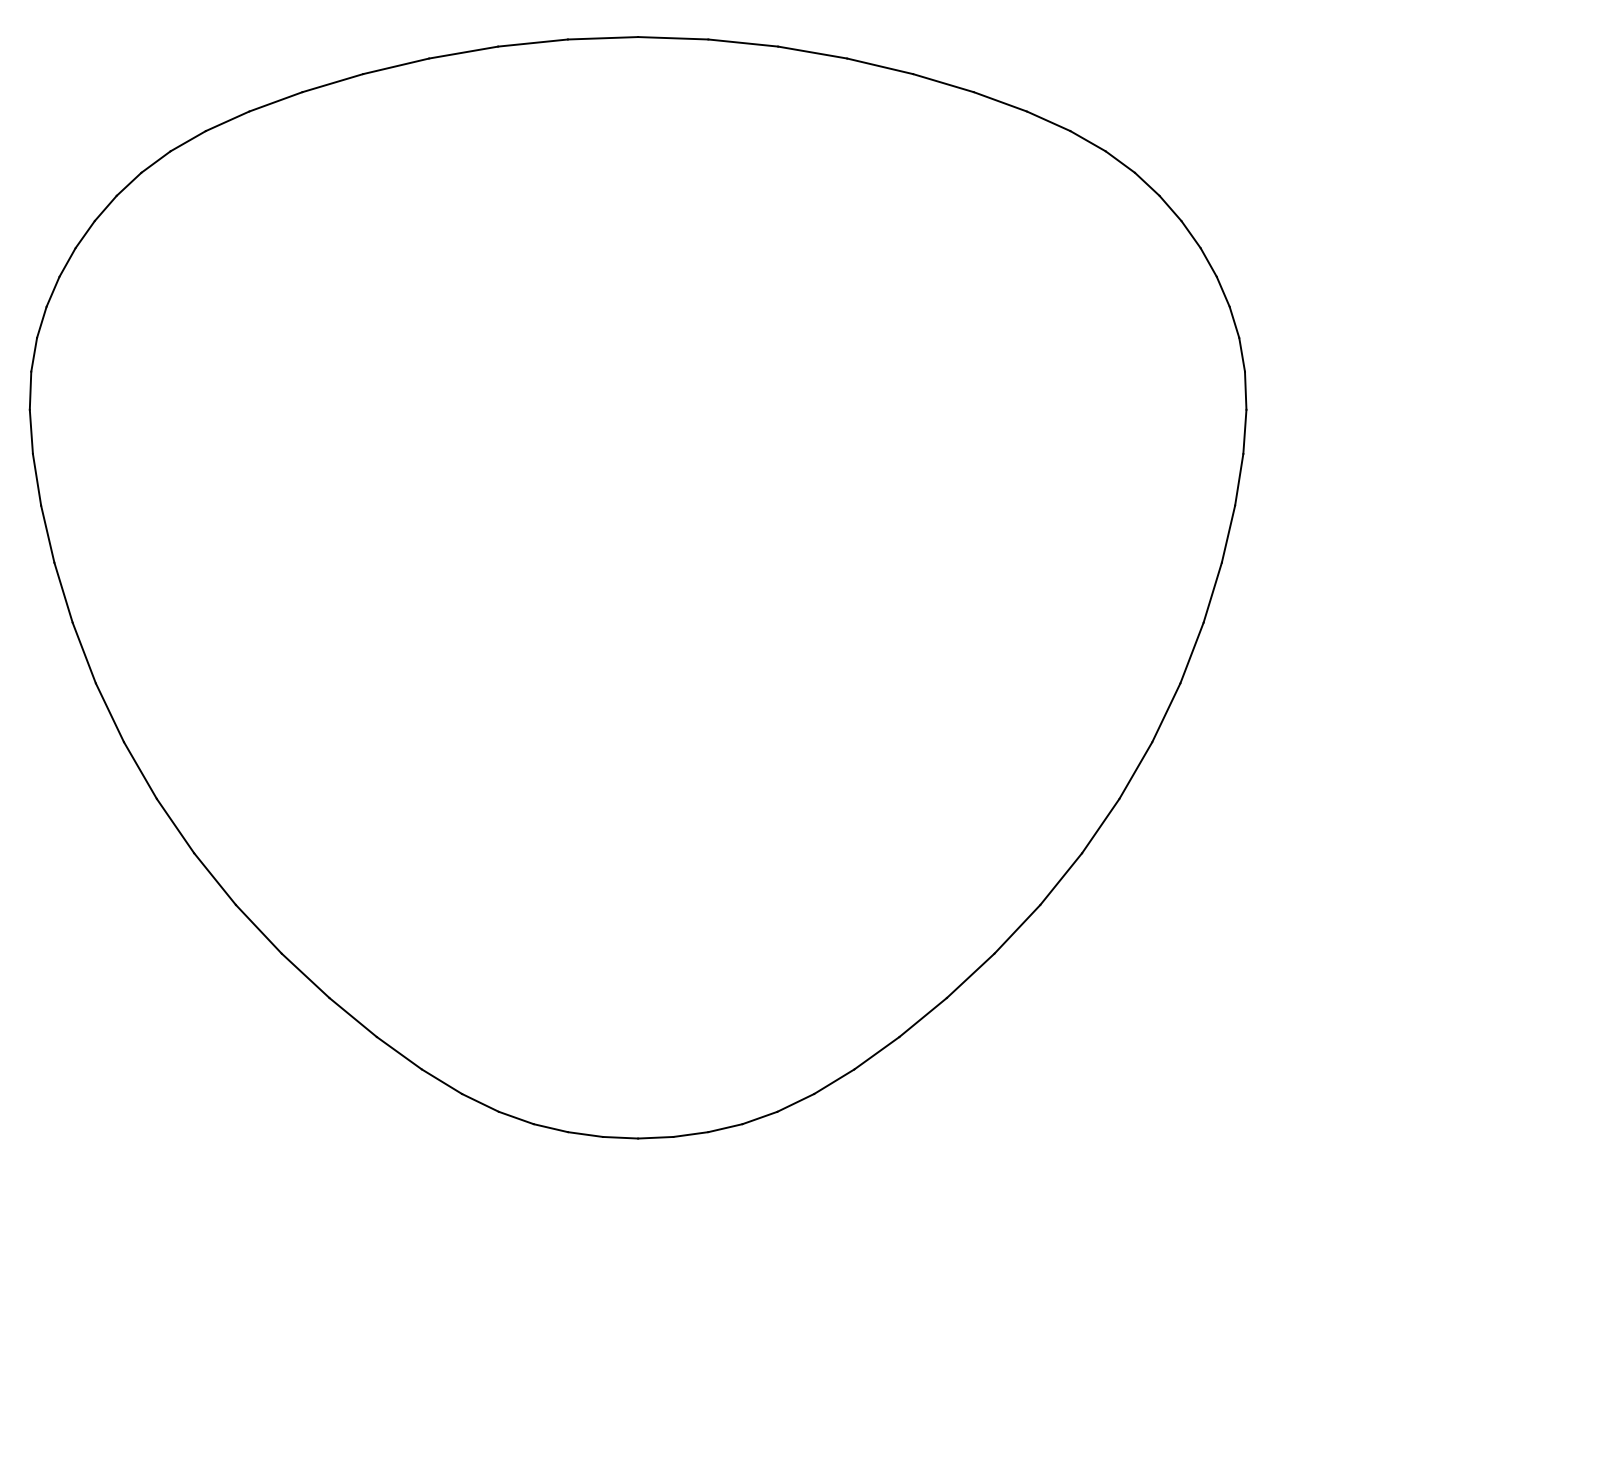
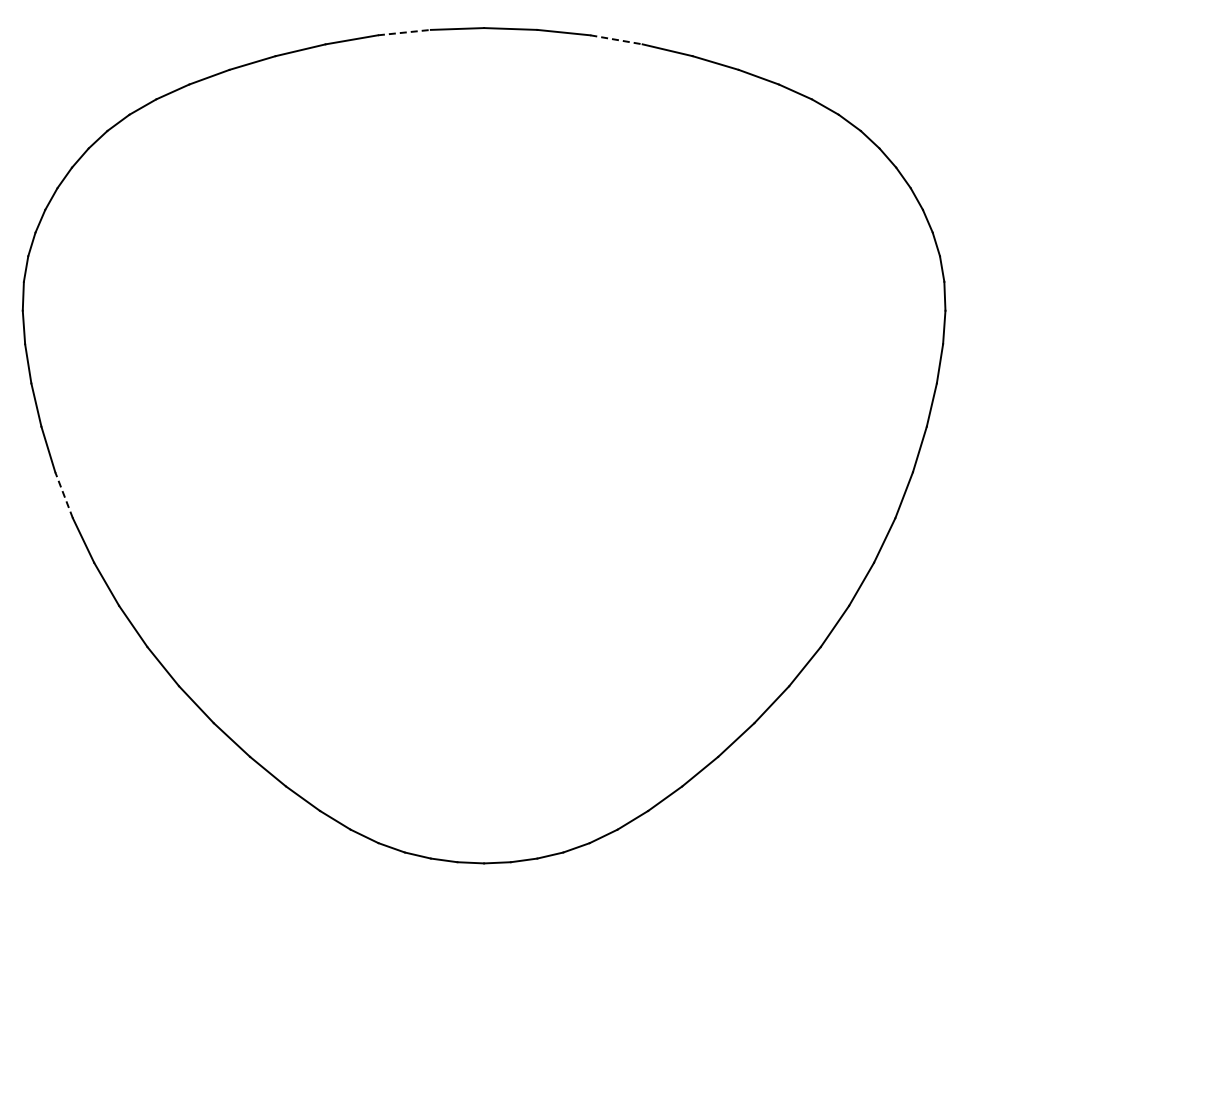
line: (533, 42) -> (404, 32), solid -> dashed
line: (812, 52) -> (616, 39), solid -> dashed
line: (84, 653) -> (64, 495), solid -> dashed

